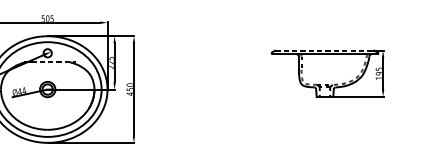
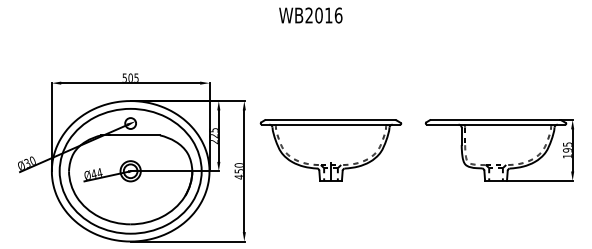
line: (324, 51) -> (495, 120), dashed -> solid
line: (50, 62) -> (134, 135), dashed -> solid
part: (199, 73) -> (330, 150), added

